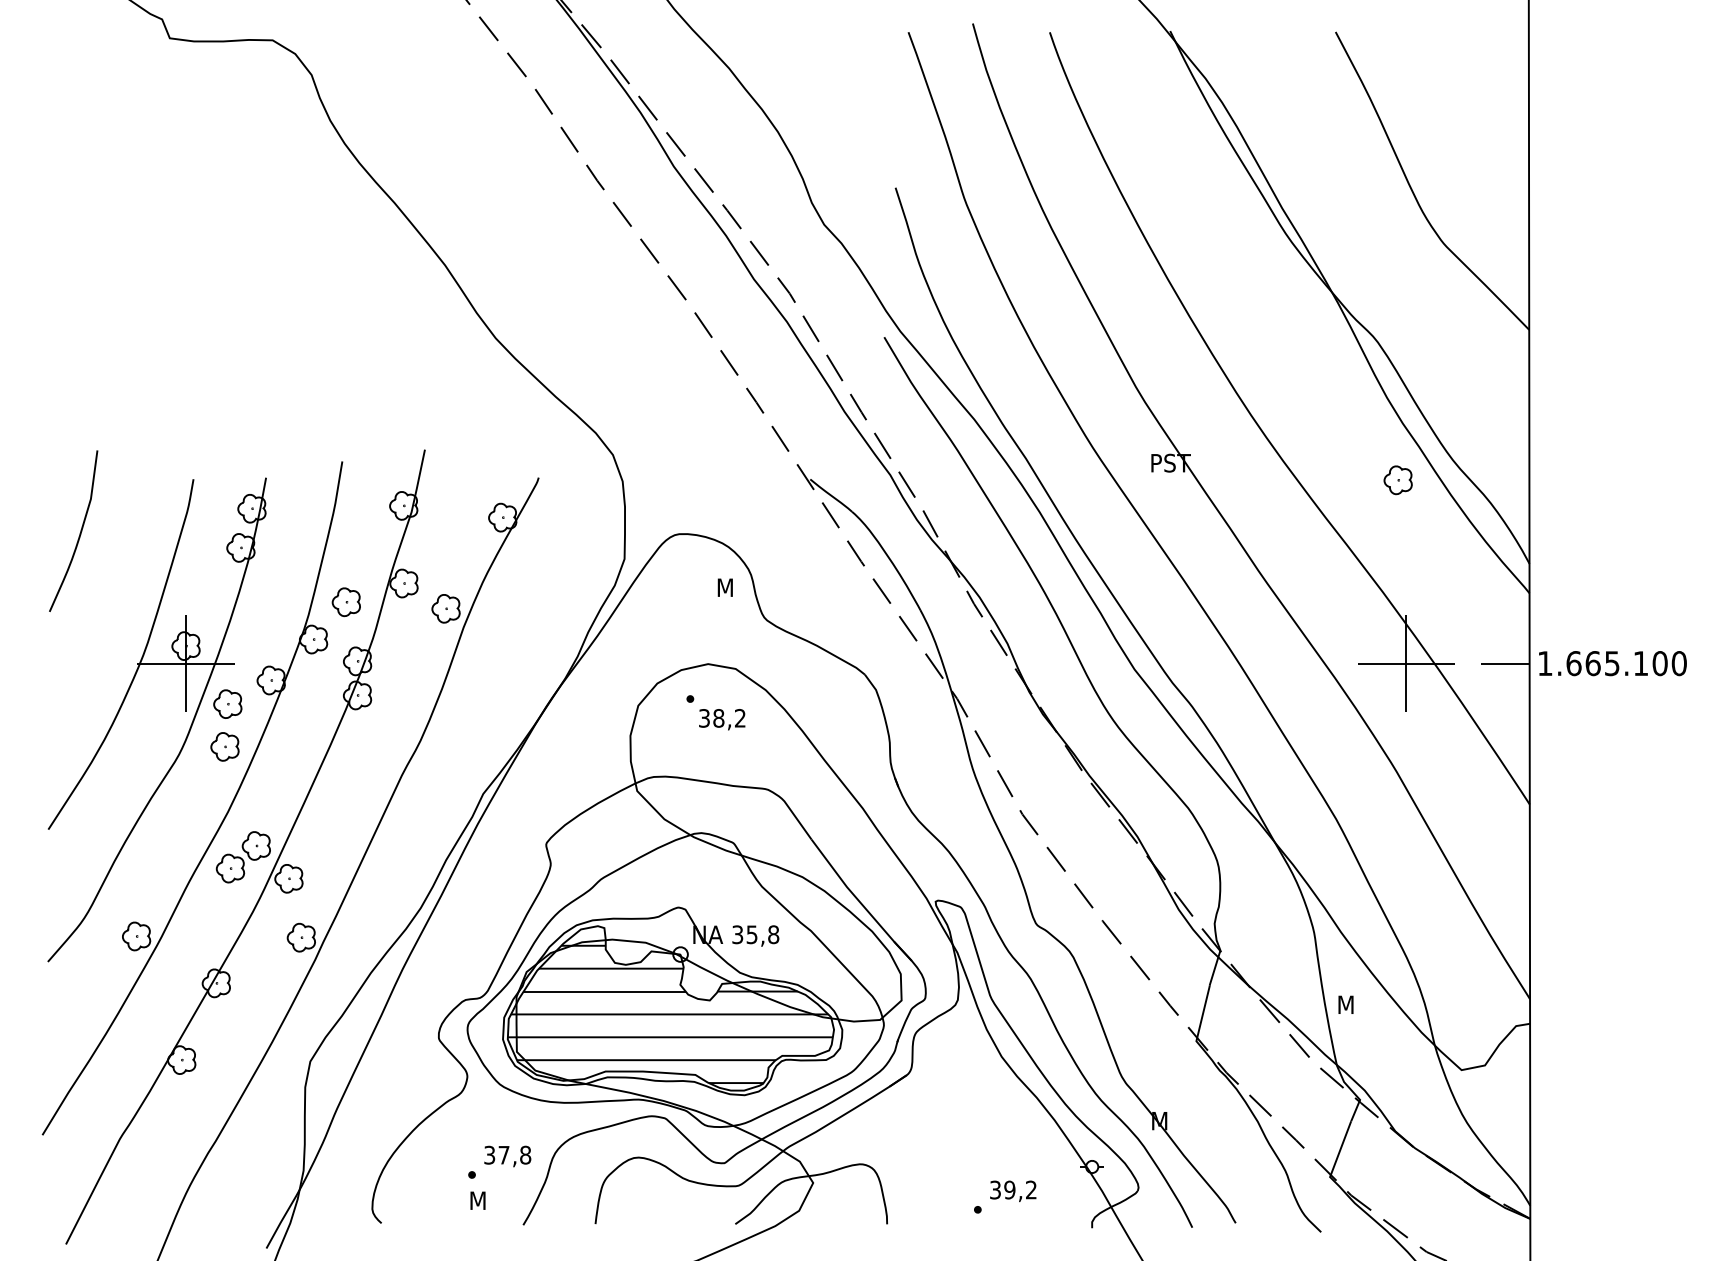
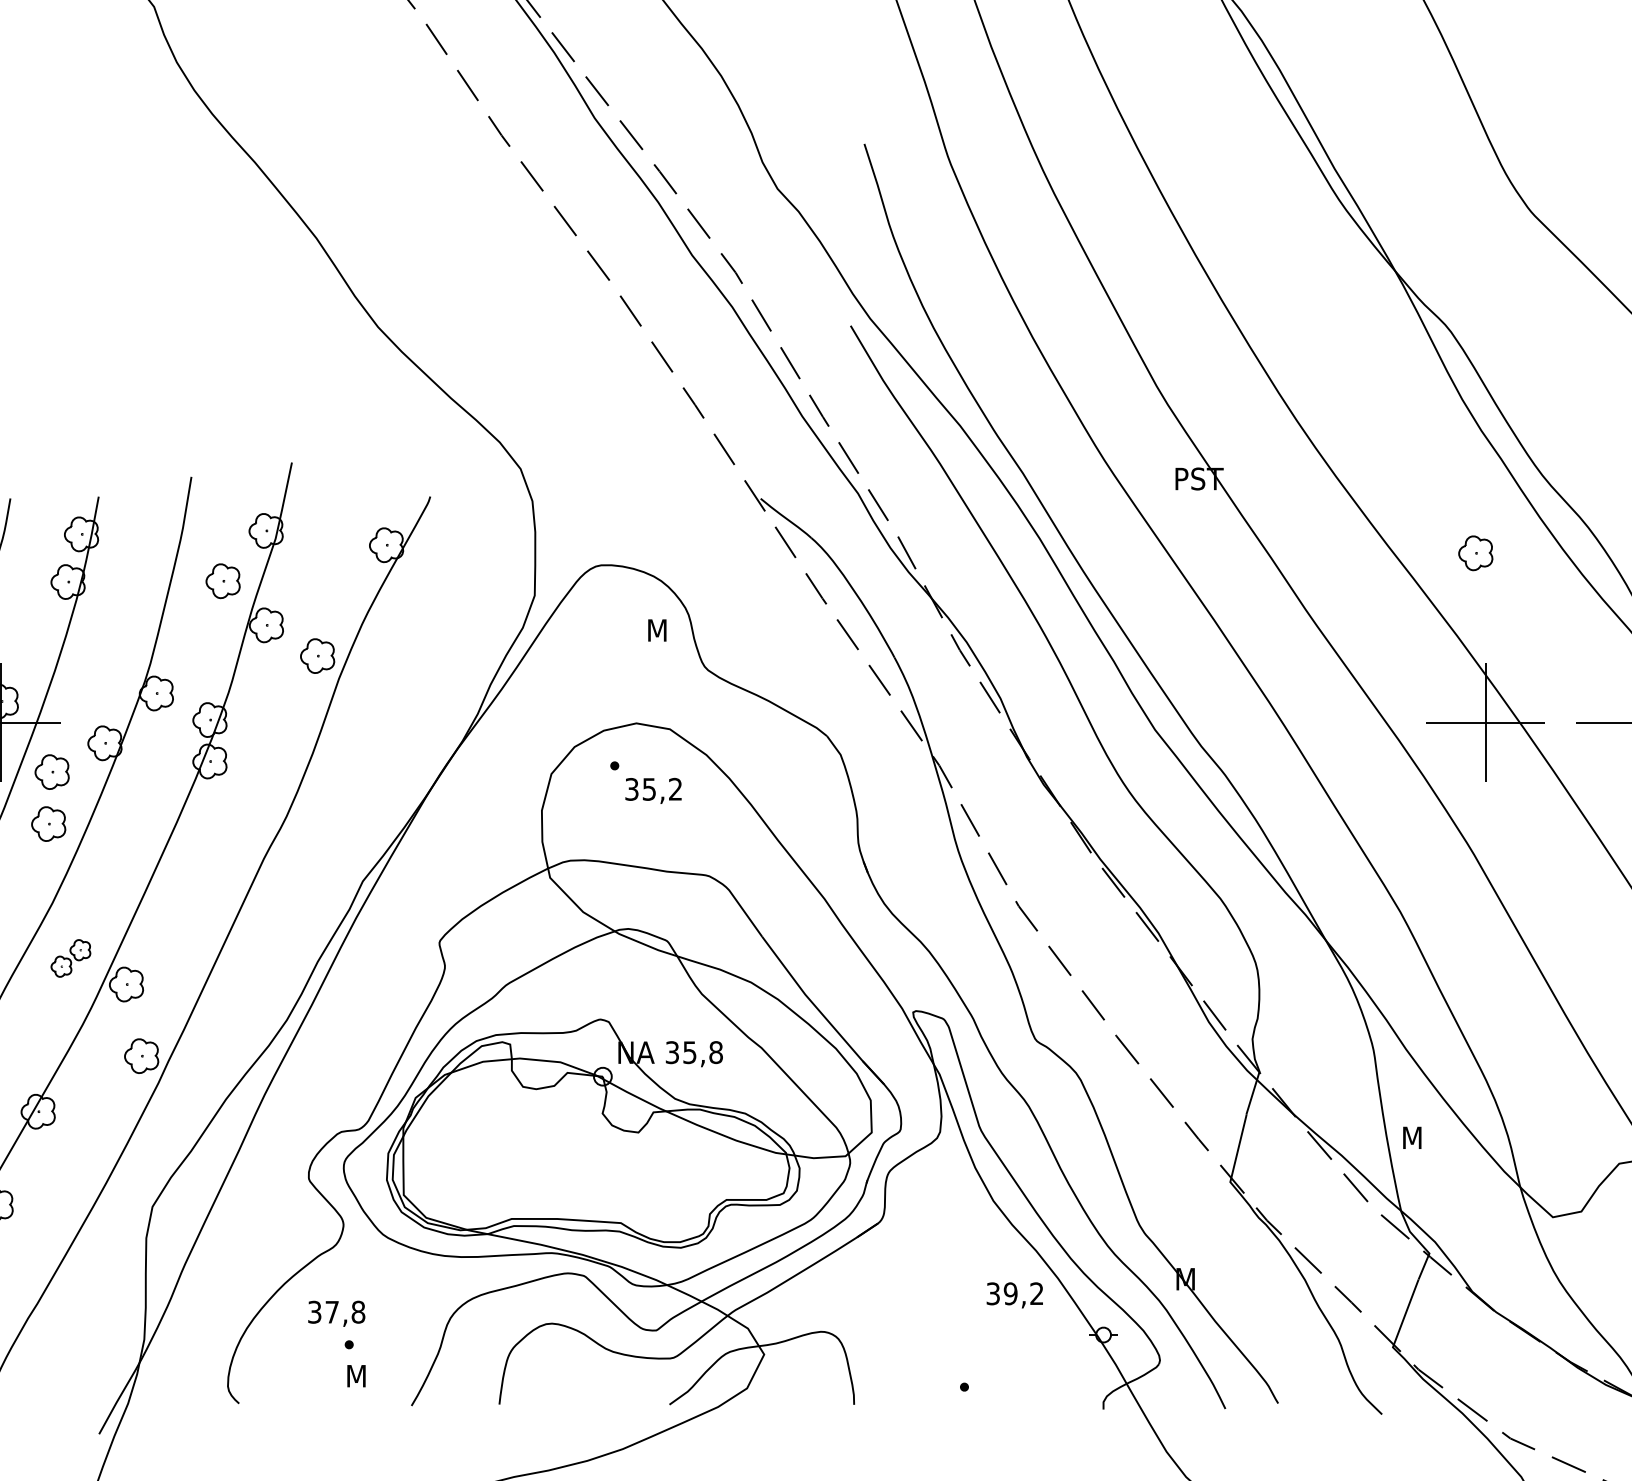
part: (1397, 480) -> (1474, 553), moved
part: (345, 602) -> (222, 581), moved
text: (718, 718) -> (649, 789), 38,2 -> 35,2
part: (242, 857) -> (70, 958), size x0.6
hatch: (669, 1014) -> (589, 1149), removed
text: (507, 1156) -> (336, 1313), moved
text: (1013, 1191) -> (1015, 1295), moved

